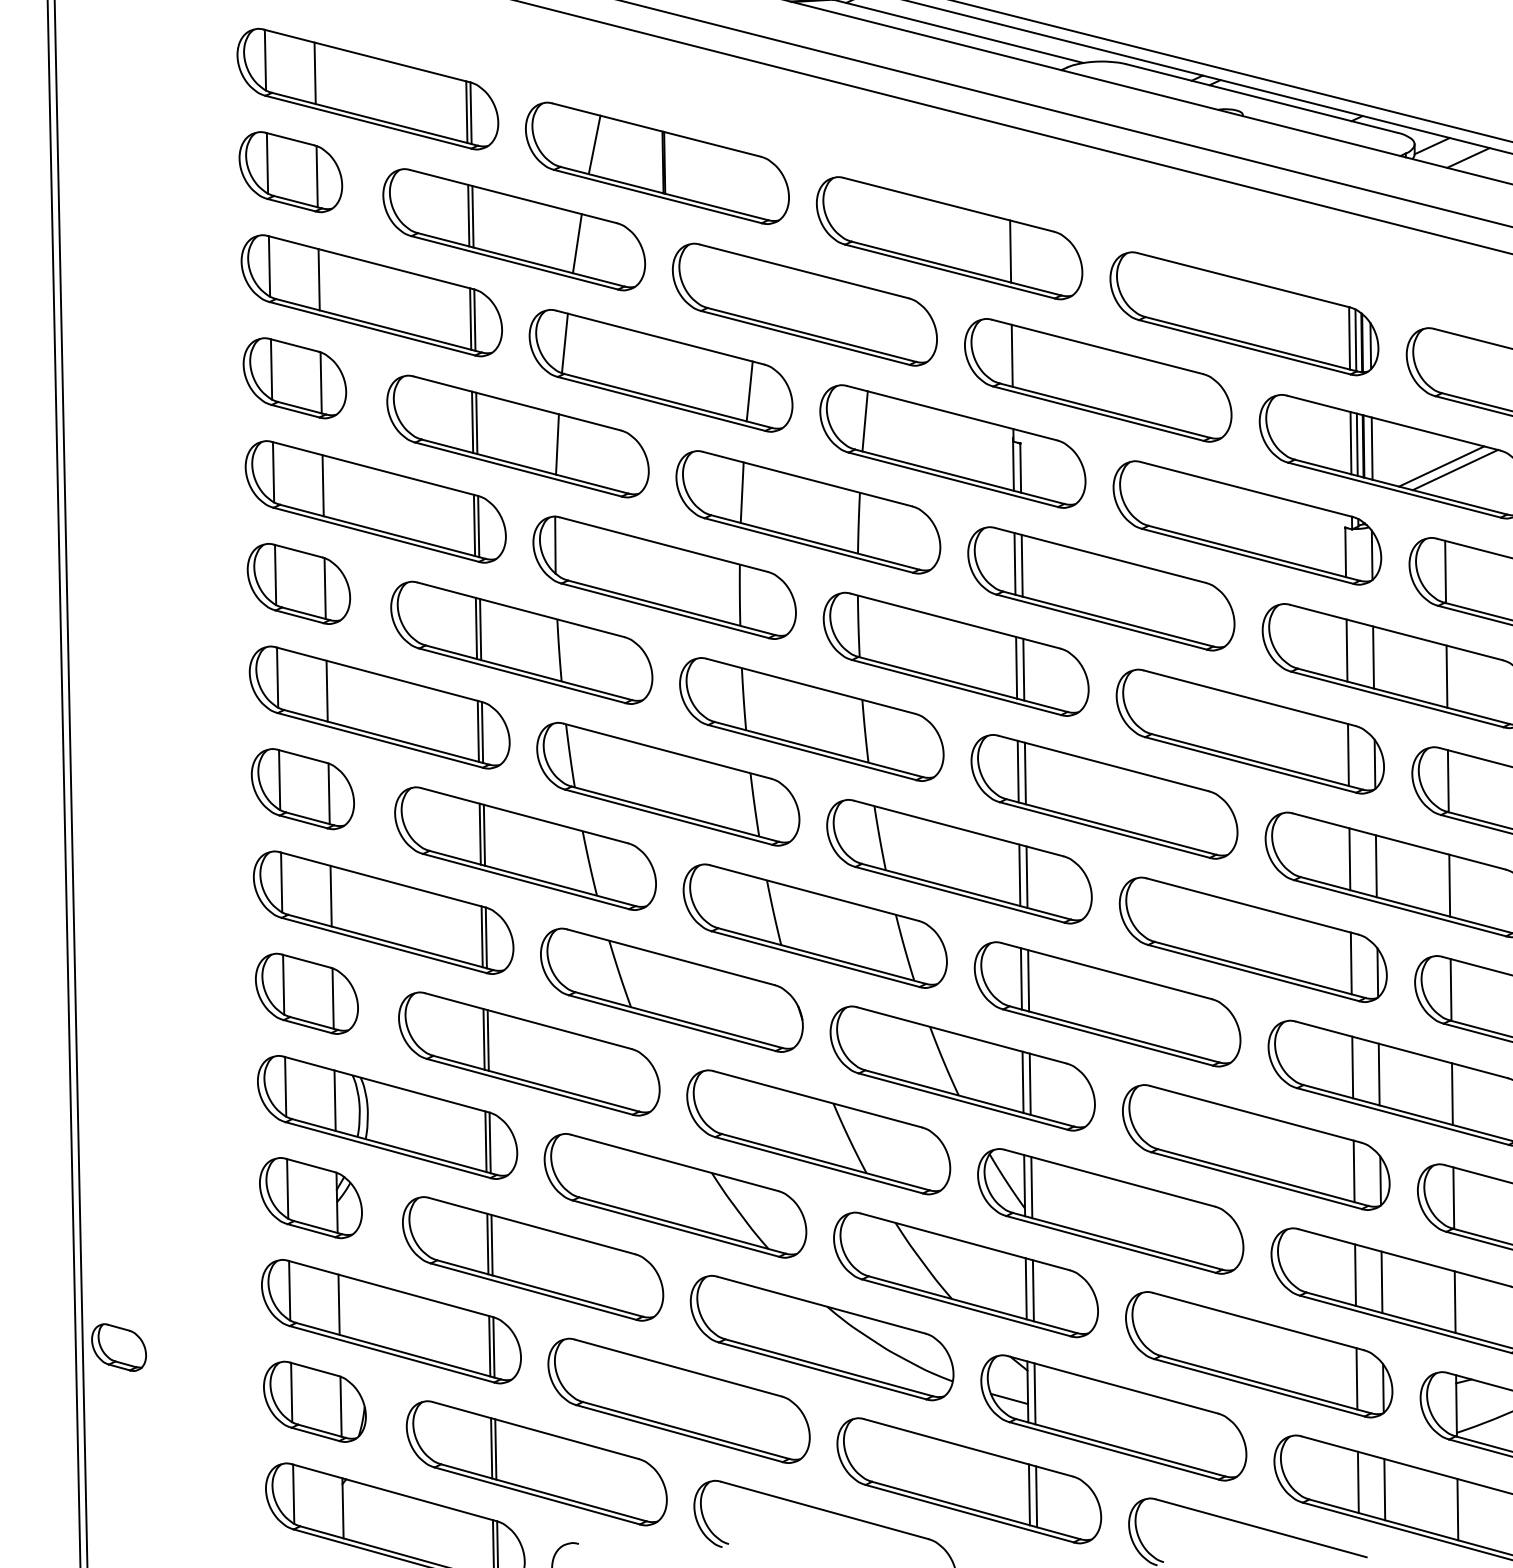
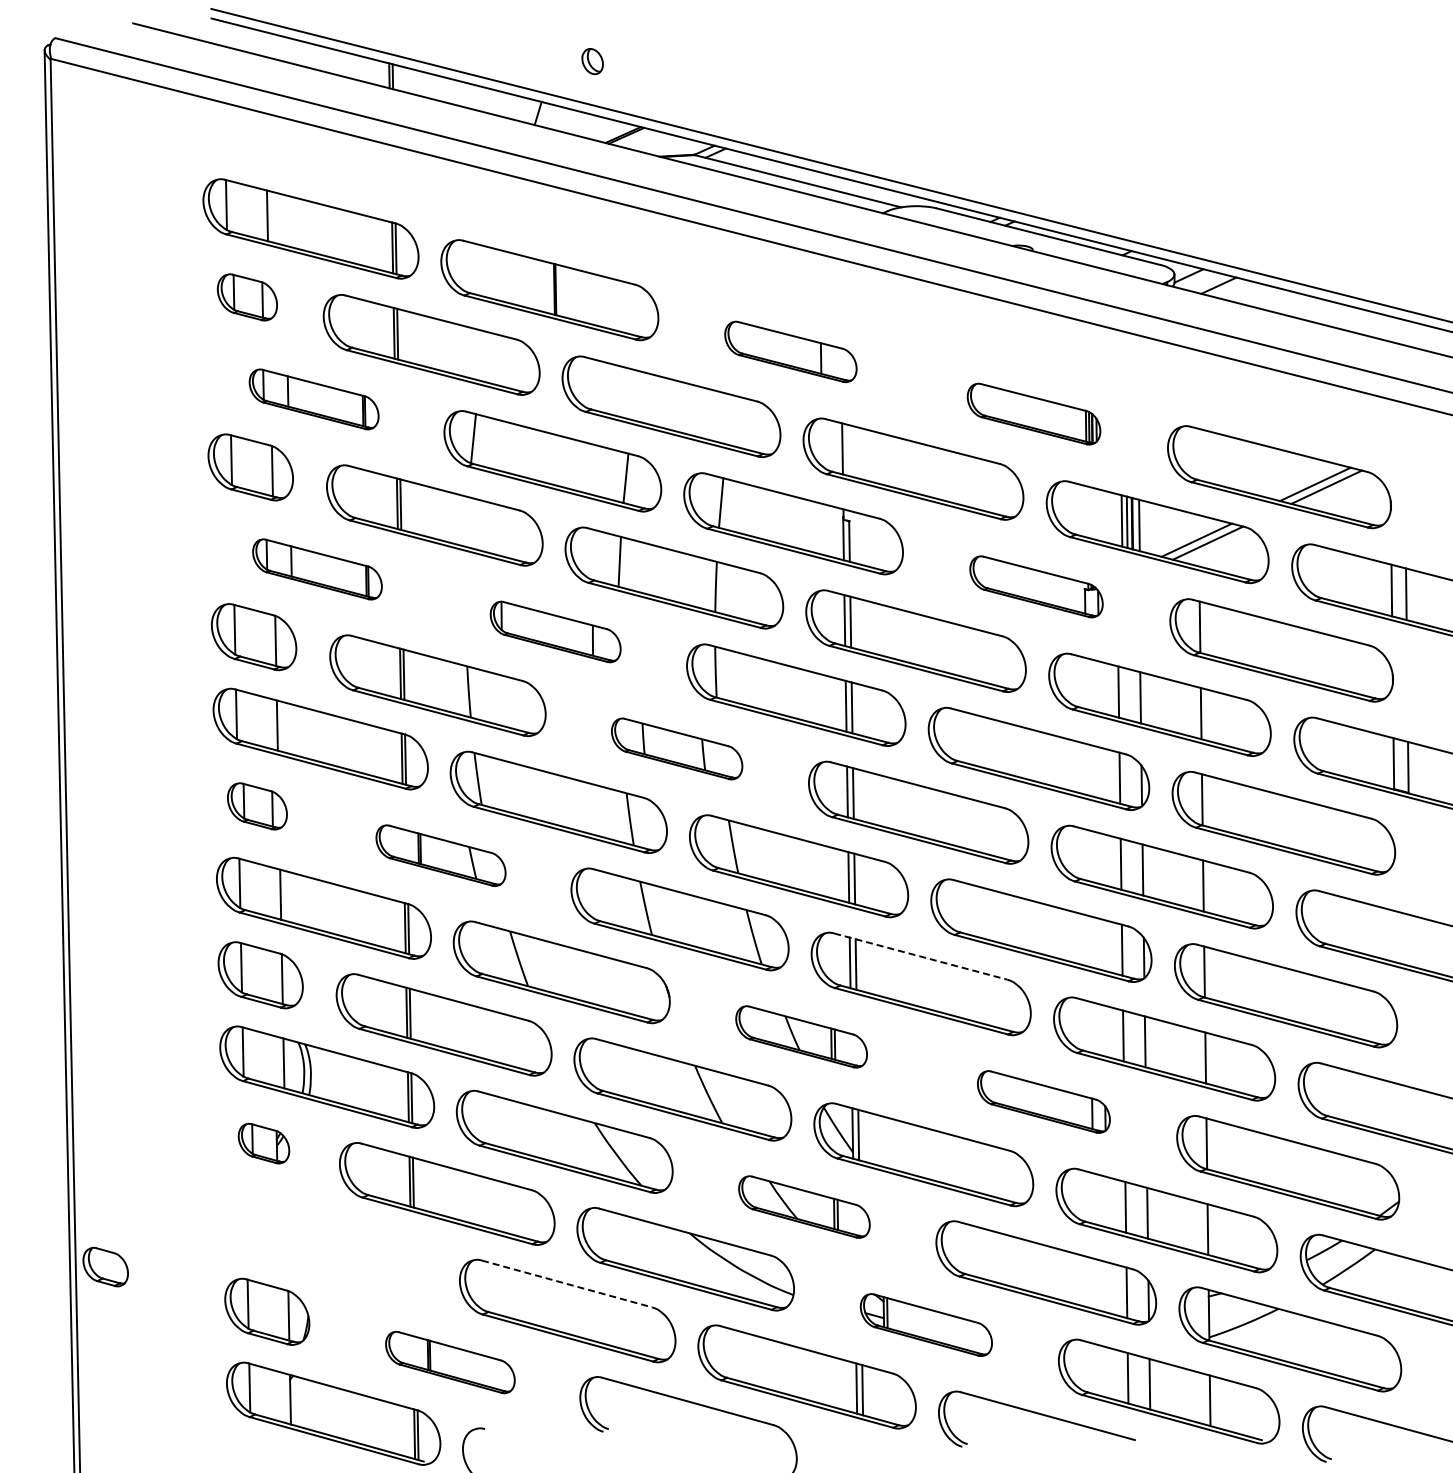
line: (593, 144) -> (497, 274), removed
part: (290, 172) -> (247, 297), size x0.7
part: (949, 237) -> (790, 351), size x0.6
line: (577, 243) -> (483, 356), removed
part: (370, 295) -> (313, 399), size x0.6
part: (1243, 312) -> (1033, 413), size x0.6
line: (557, 443) -> (467, 521), removed
part: (375, 501) -> (317, 569), size x0.6
part: (1247, 522) -> (1036, 586), size x0.6
part: (664, 577) -> (555, 631), size x0.6
part: (810, 718) -> (676, 748), size x0.6
part: (303, 789) -> (257, 806), size x0.7
part: (524, 848) -> (440, 855), size x0.6
line: (1106, 971) -> (920, 956), solid -> dashed
part: (962, 1068) -> (801, 1036), size x0.6
part: (1255, 1146) -> (1043, 1101), size x0.6
part: (310, 1197) -> (263, 1143), size x0.6
part: (966, 1274) -> (804, 1206), size x0.6
part: (391, 1321) -> (330, 1245), removed
line: (678, 1368) -> (567, 1284), solid -> dashed
part: (1114, 1417) -> (926, 1324), size x0.6
part: (537, 1463) -> (450, 1362), size x0.6

